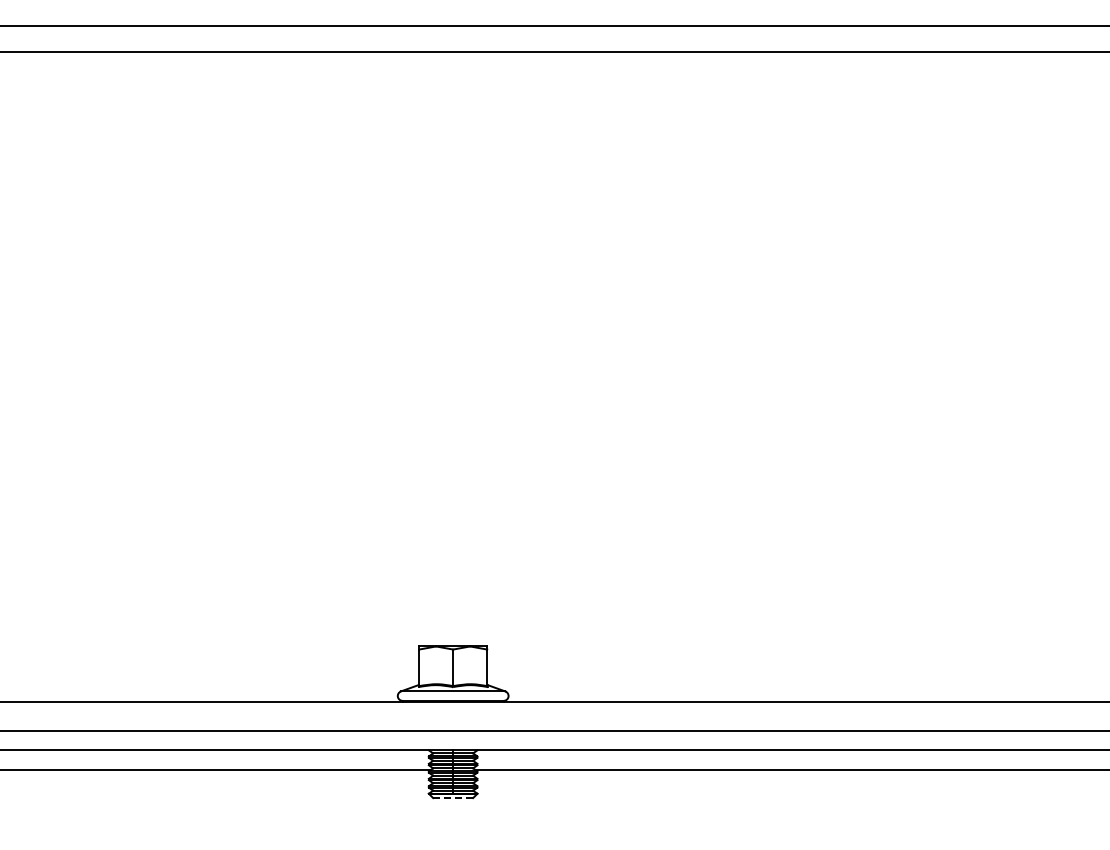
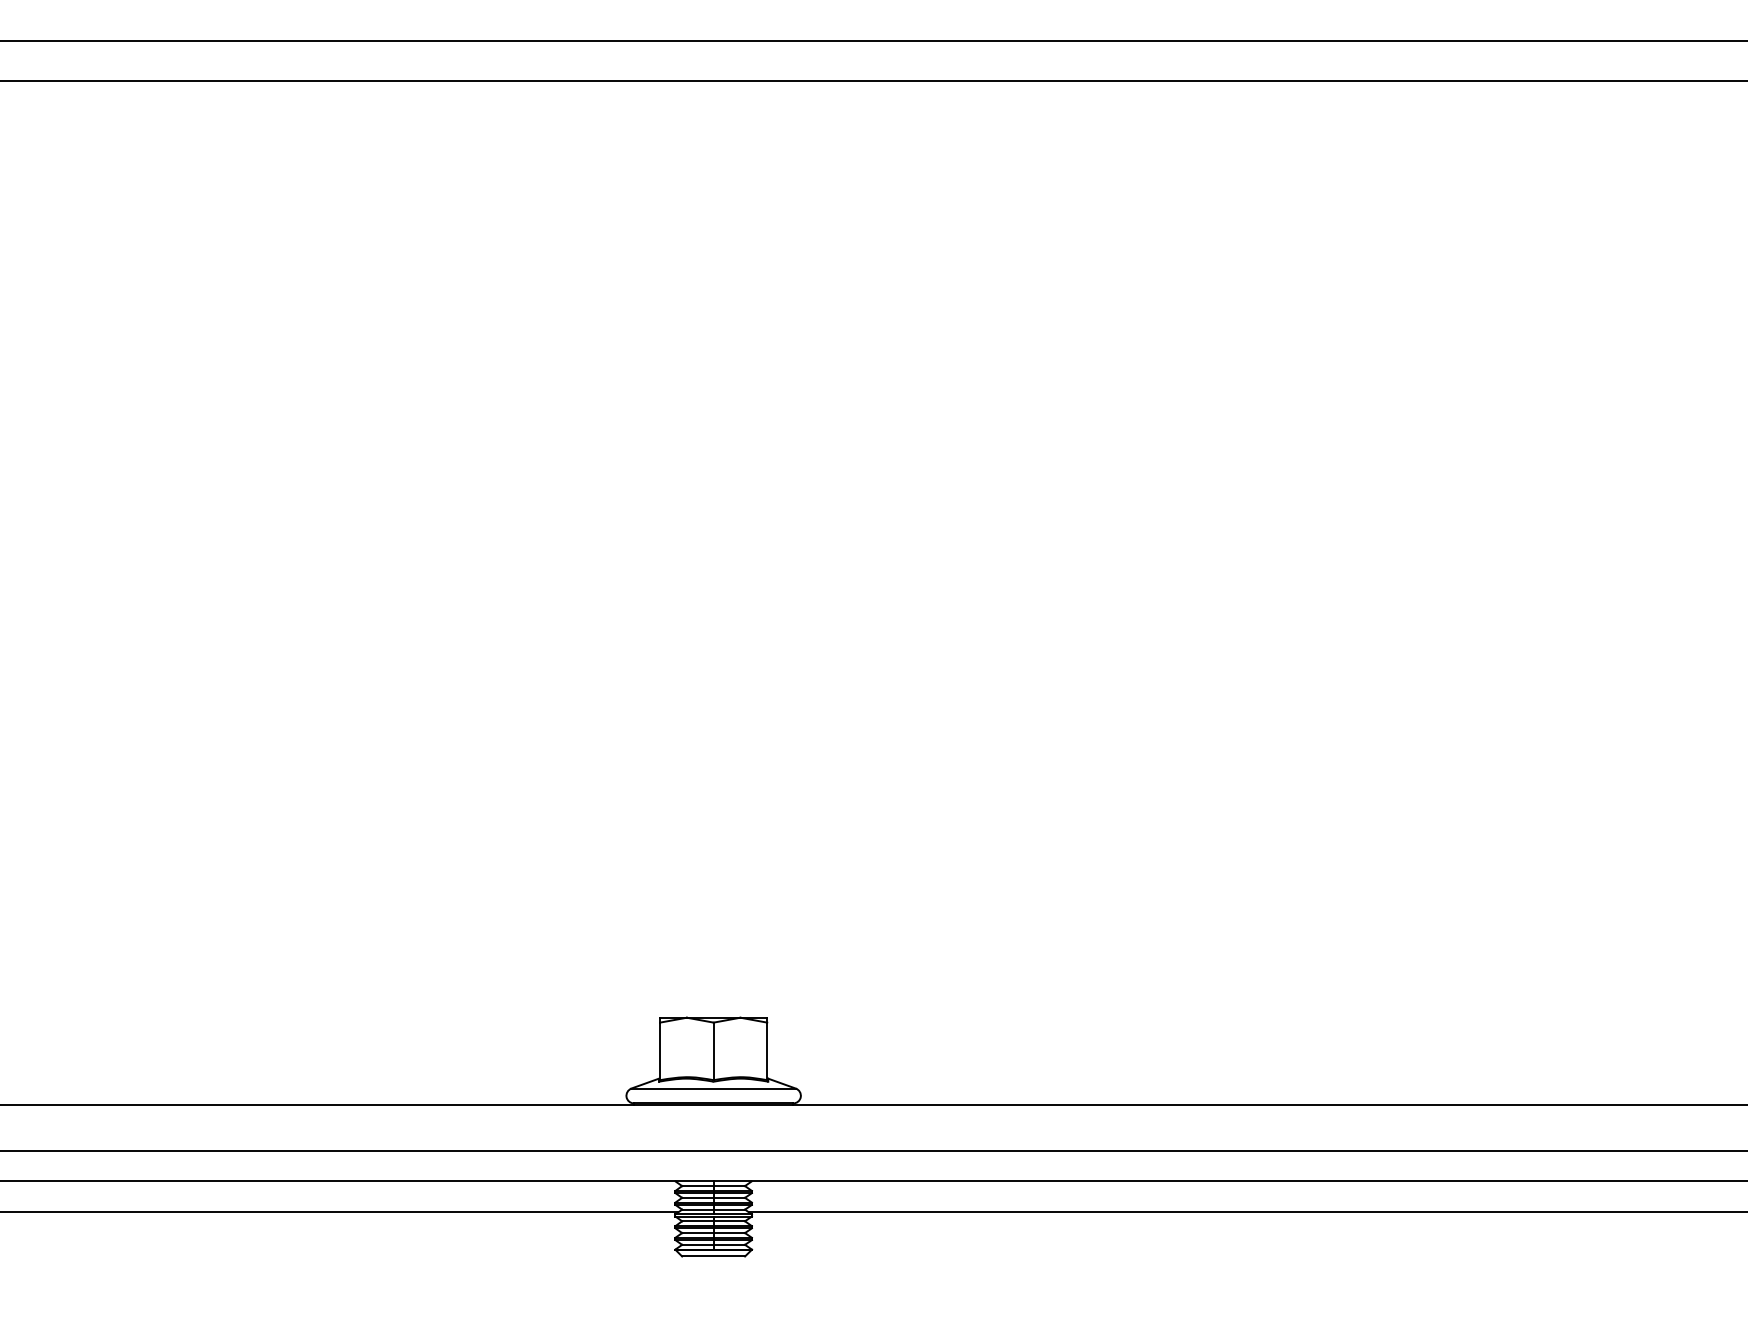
line: (453, 798) -> (714, 1257), dashed -> solid

